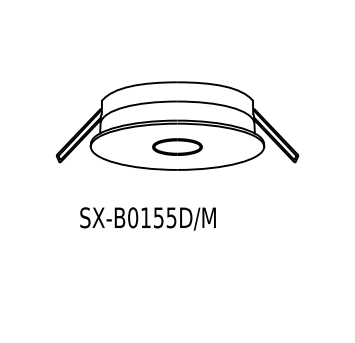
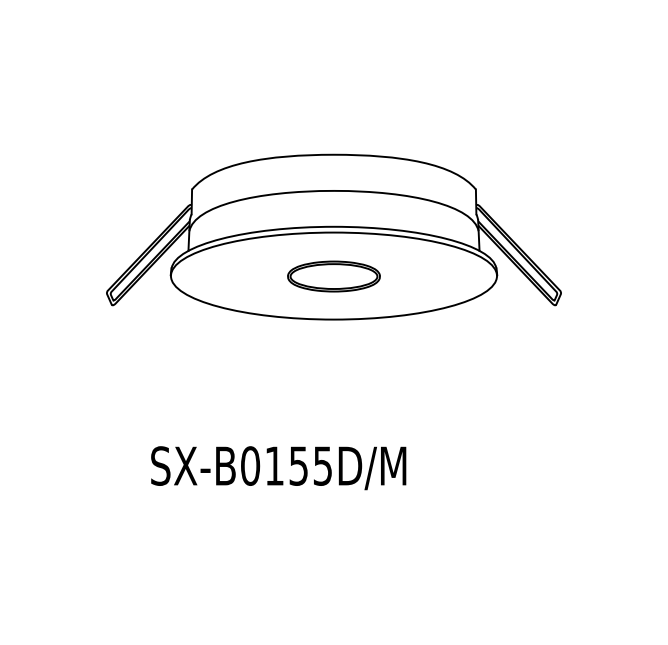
text: (147, 218) -> (277, 467), moved

